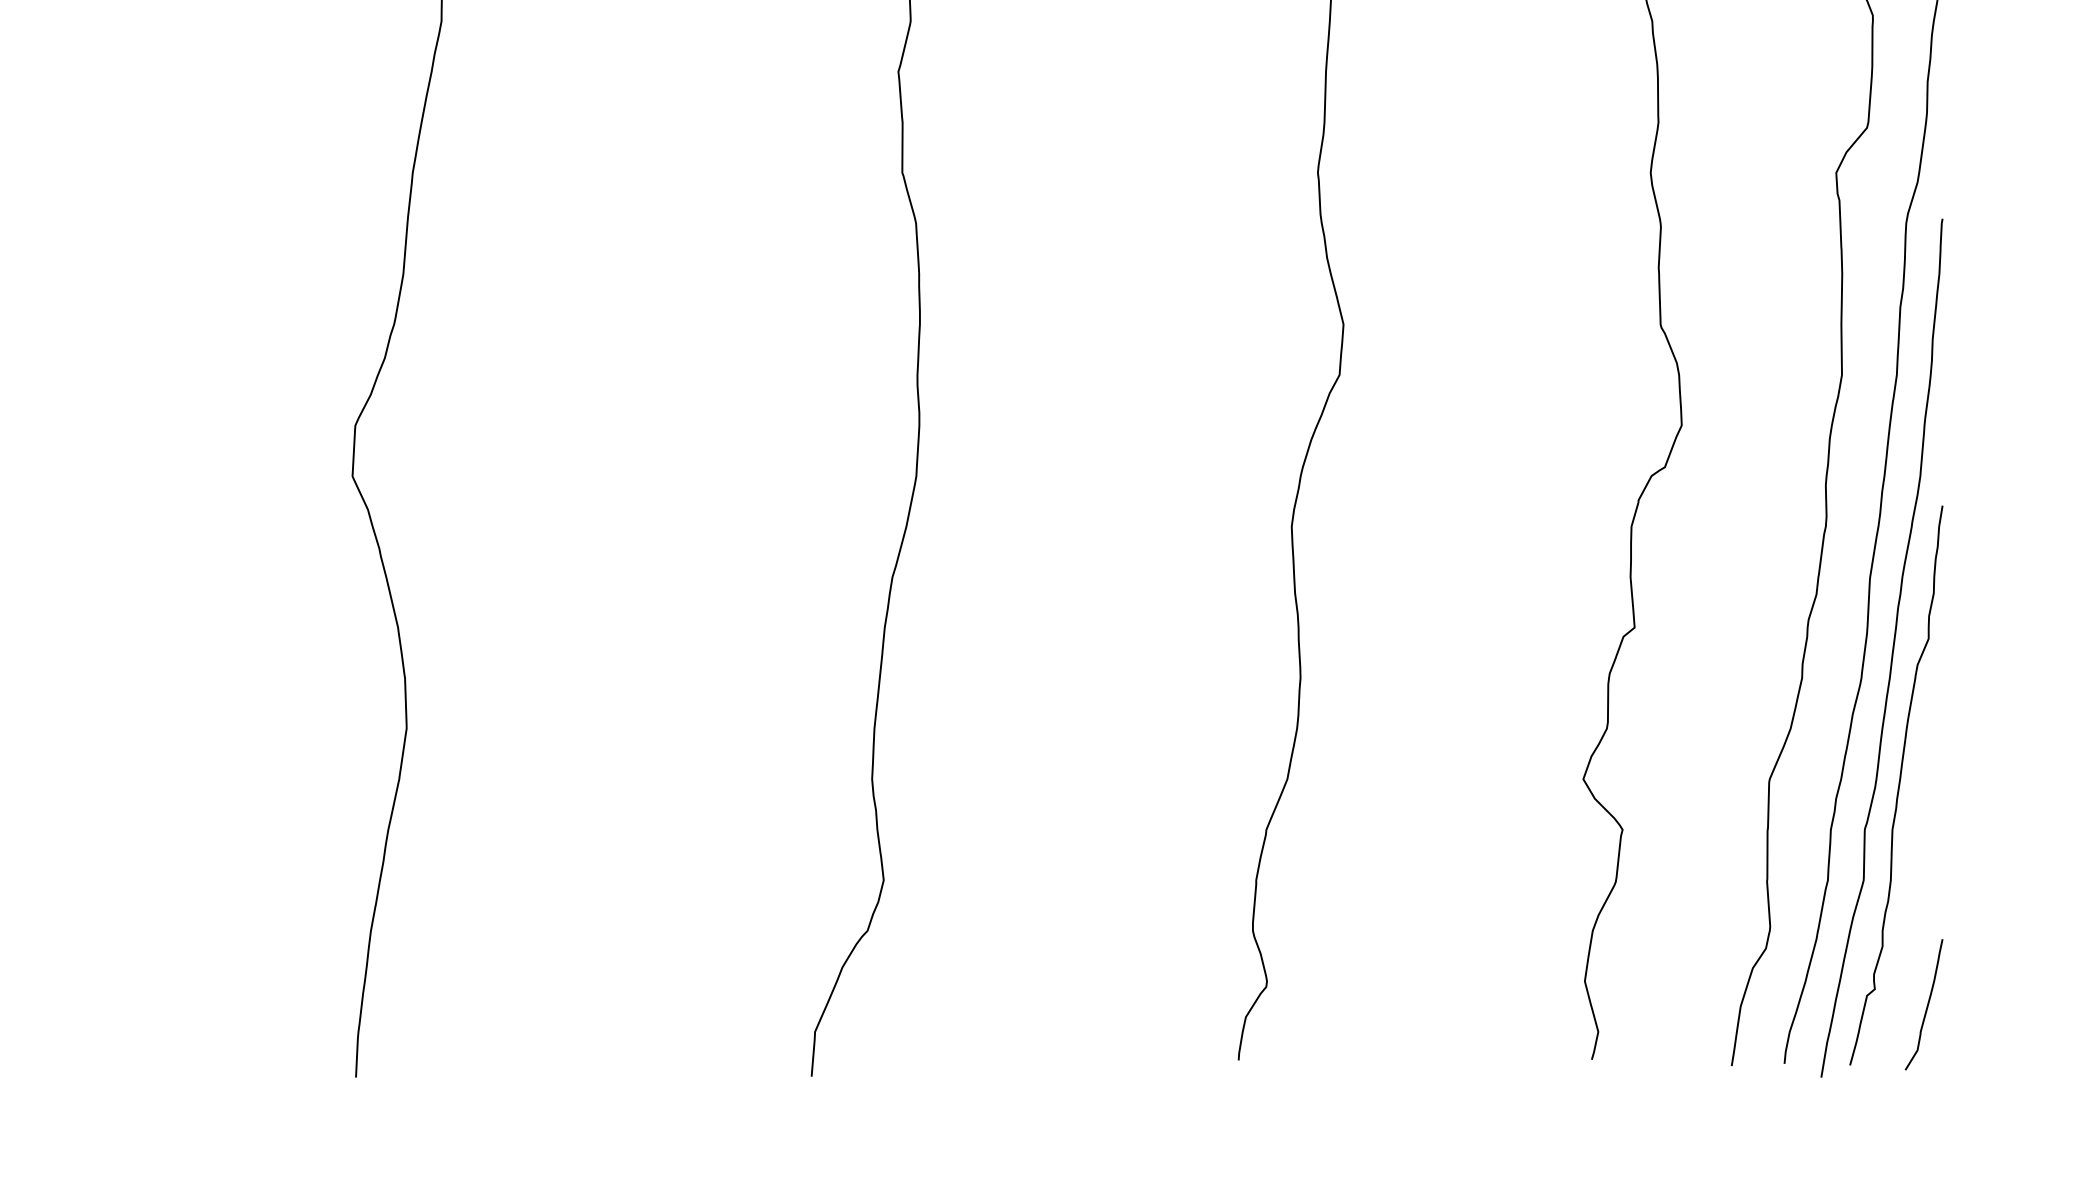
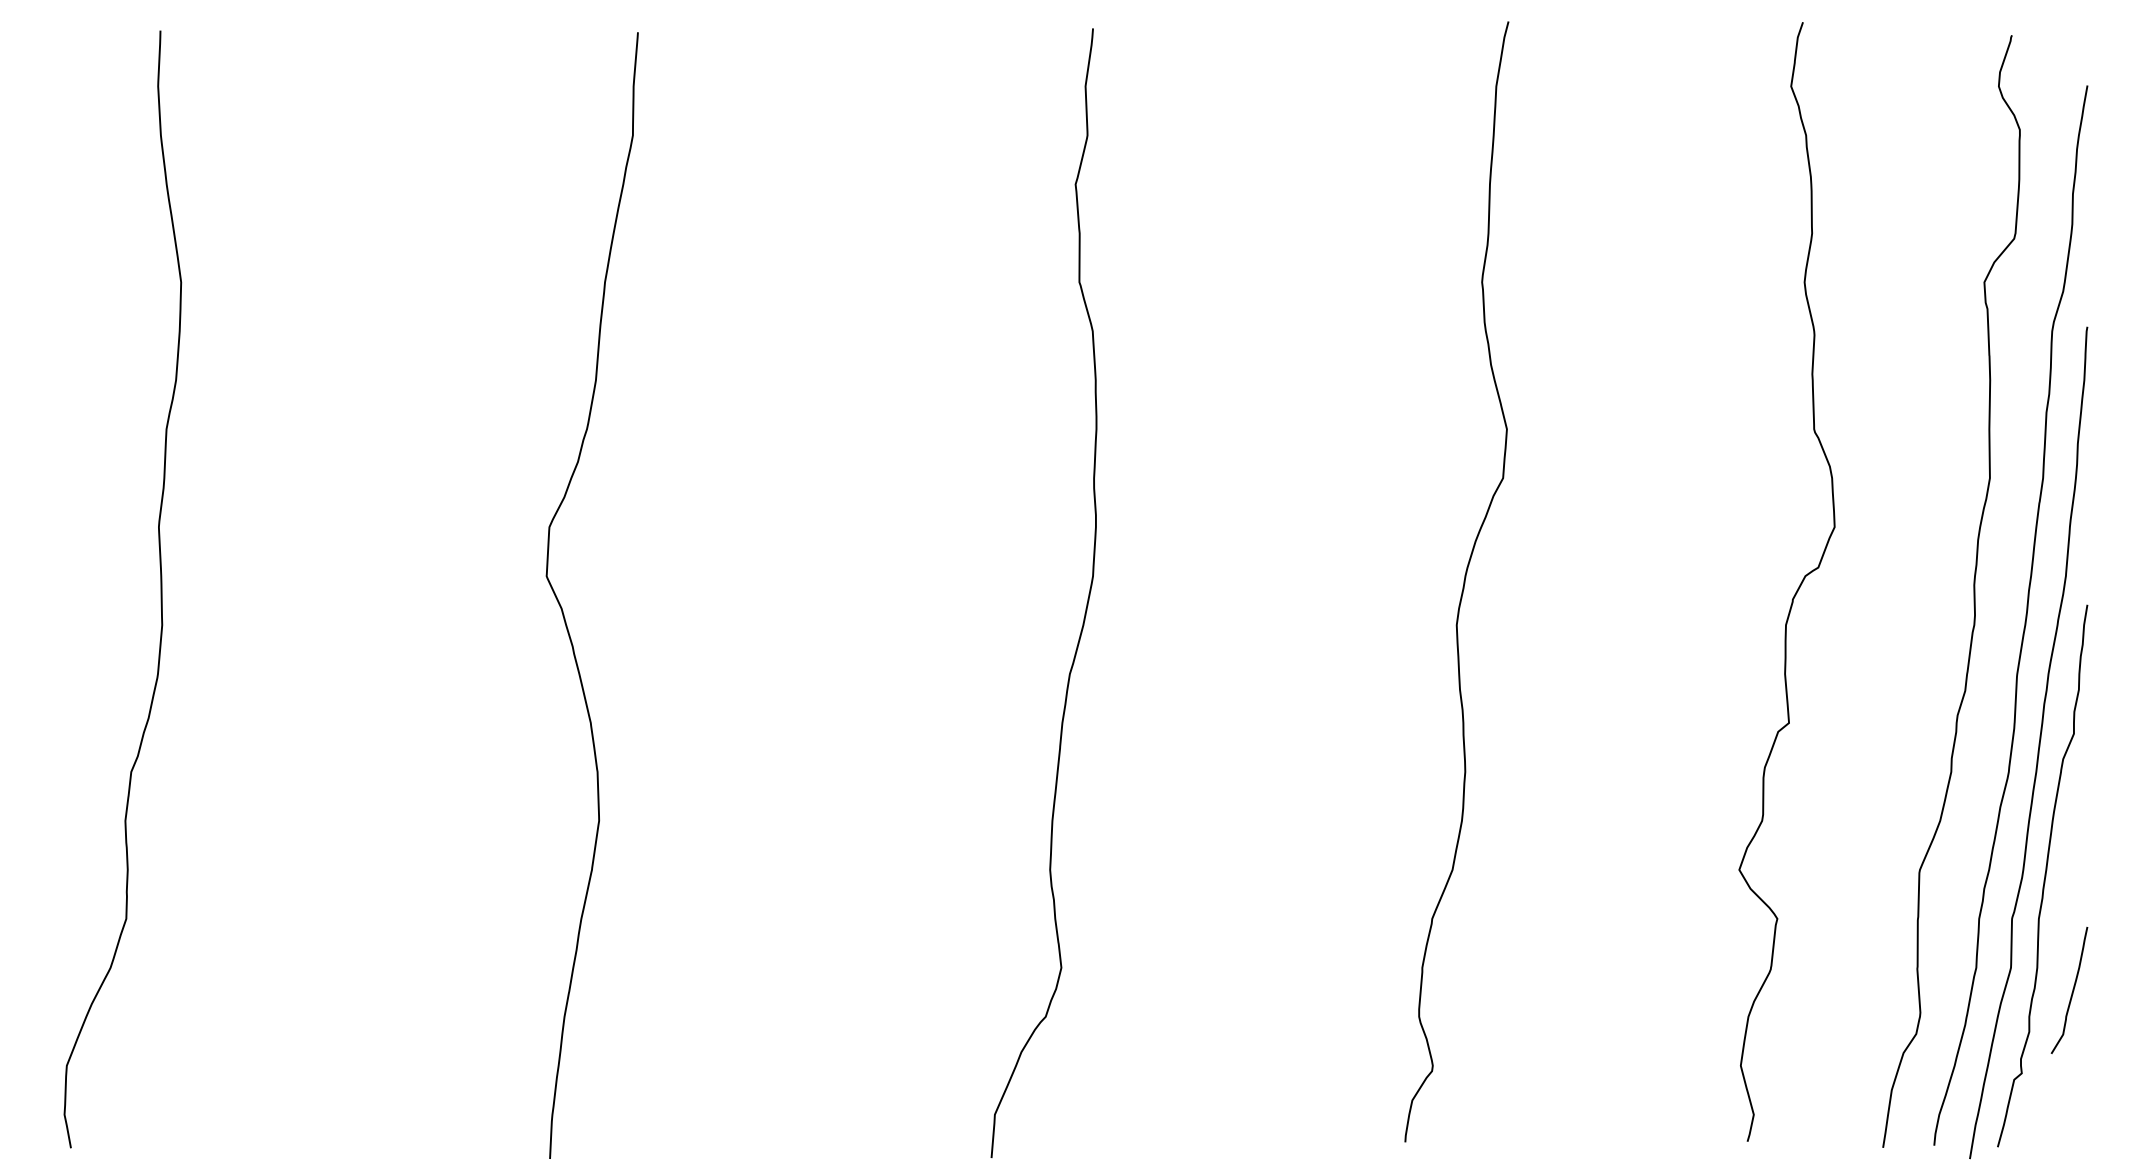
curve: (1926, 1006) -> (2071, 992), moved

